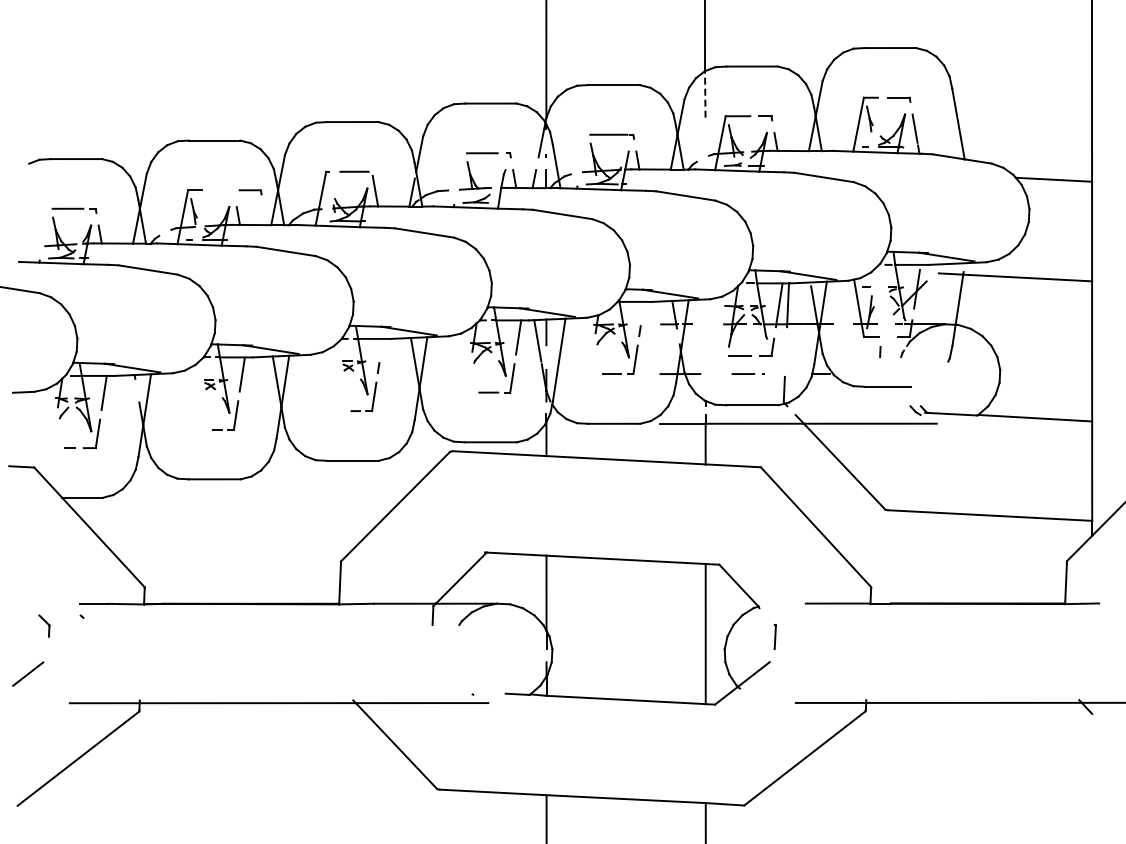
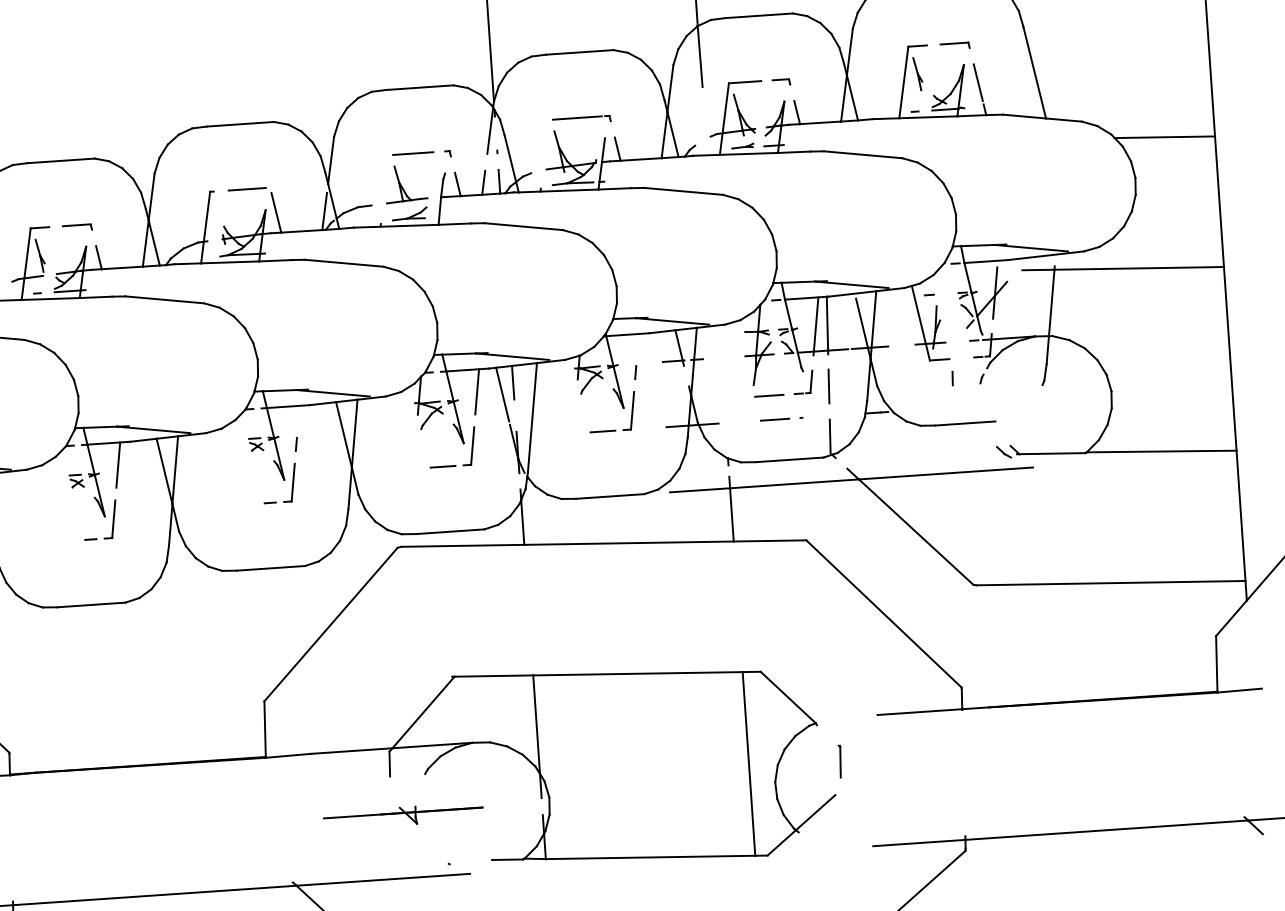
line: (705, 93) -> (700, 55), dashed -> solid
part: (250, 192) -> (77, 228), moved
line: (785, 351) -> (828, 386), added
part: (440, 655) -> (403, 815), added

